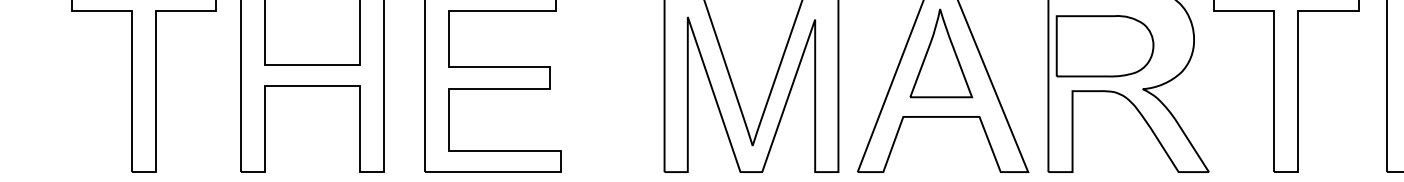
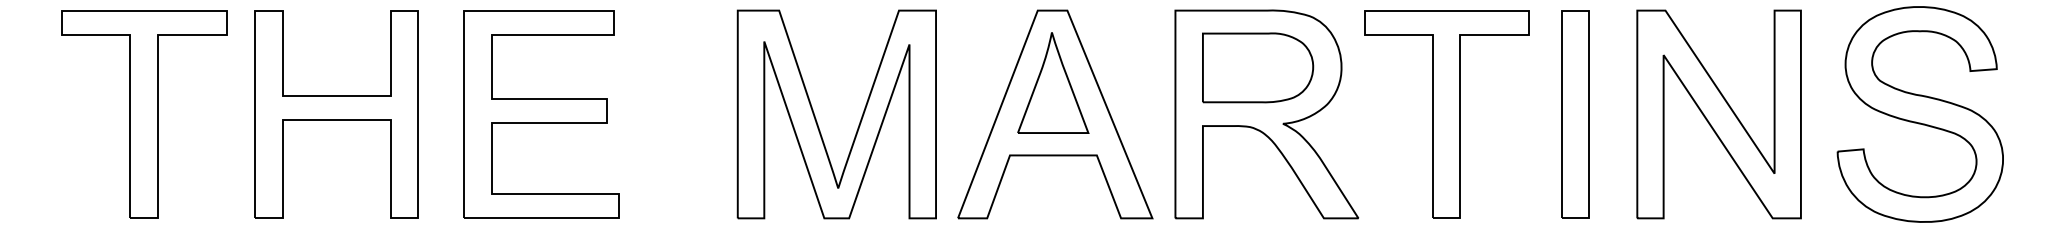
part: (1105, 45) -> (1258, 67), moved

